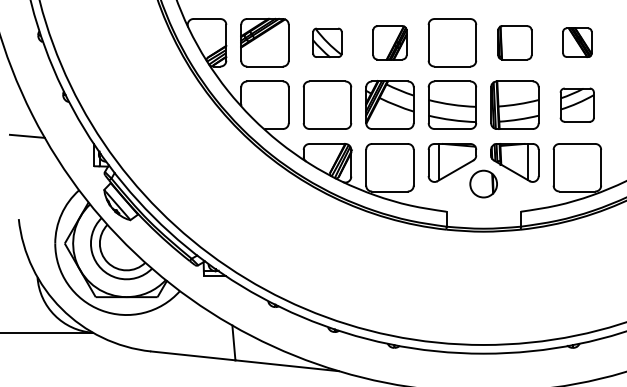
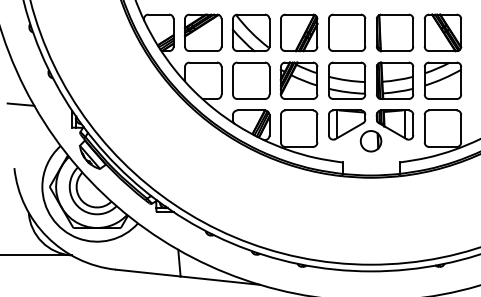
part: (327, 42) -> (251, 32), size x1.67
part: (389, 42) -> (298, 32), size x1.43
part: (514, 42) -> (394, 32), size x1.43
part: (577, 42) -> (443, 32), size x1.67
part: (576, 104) -> (442, 80), size x1.43

